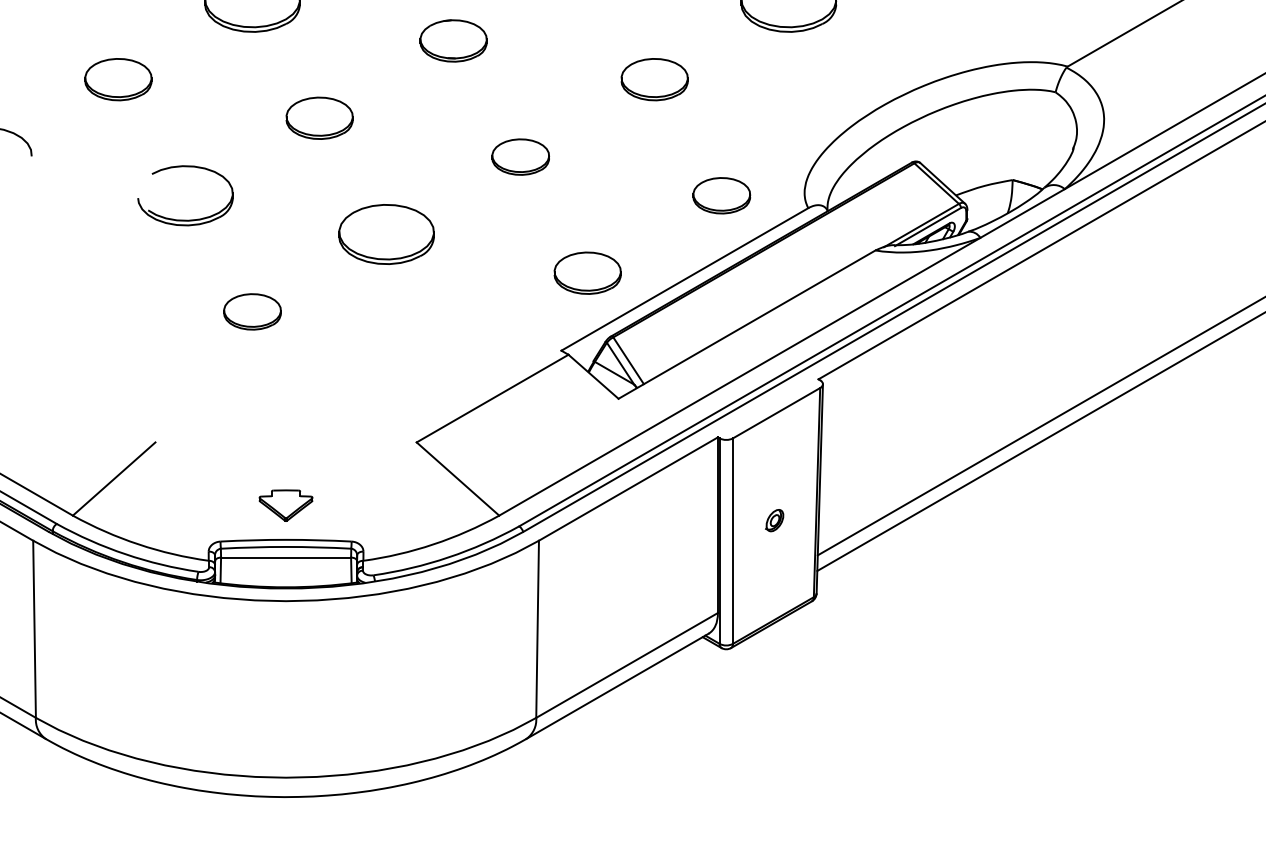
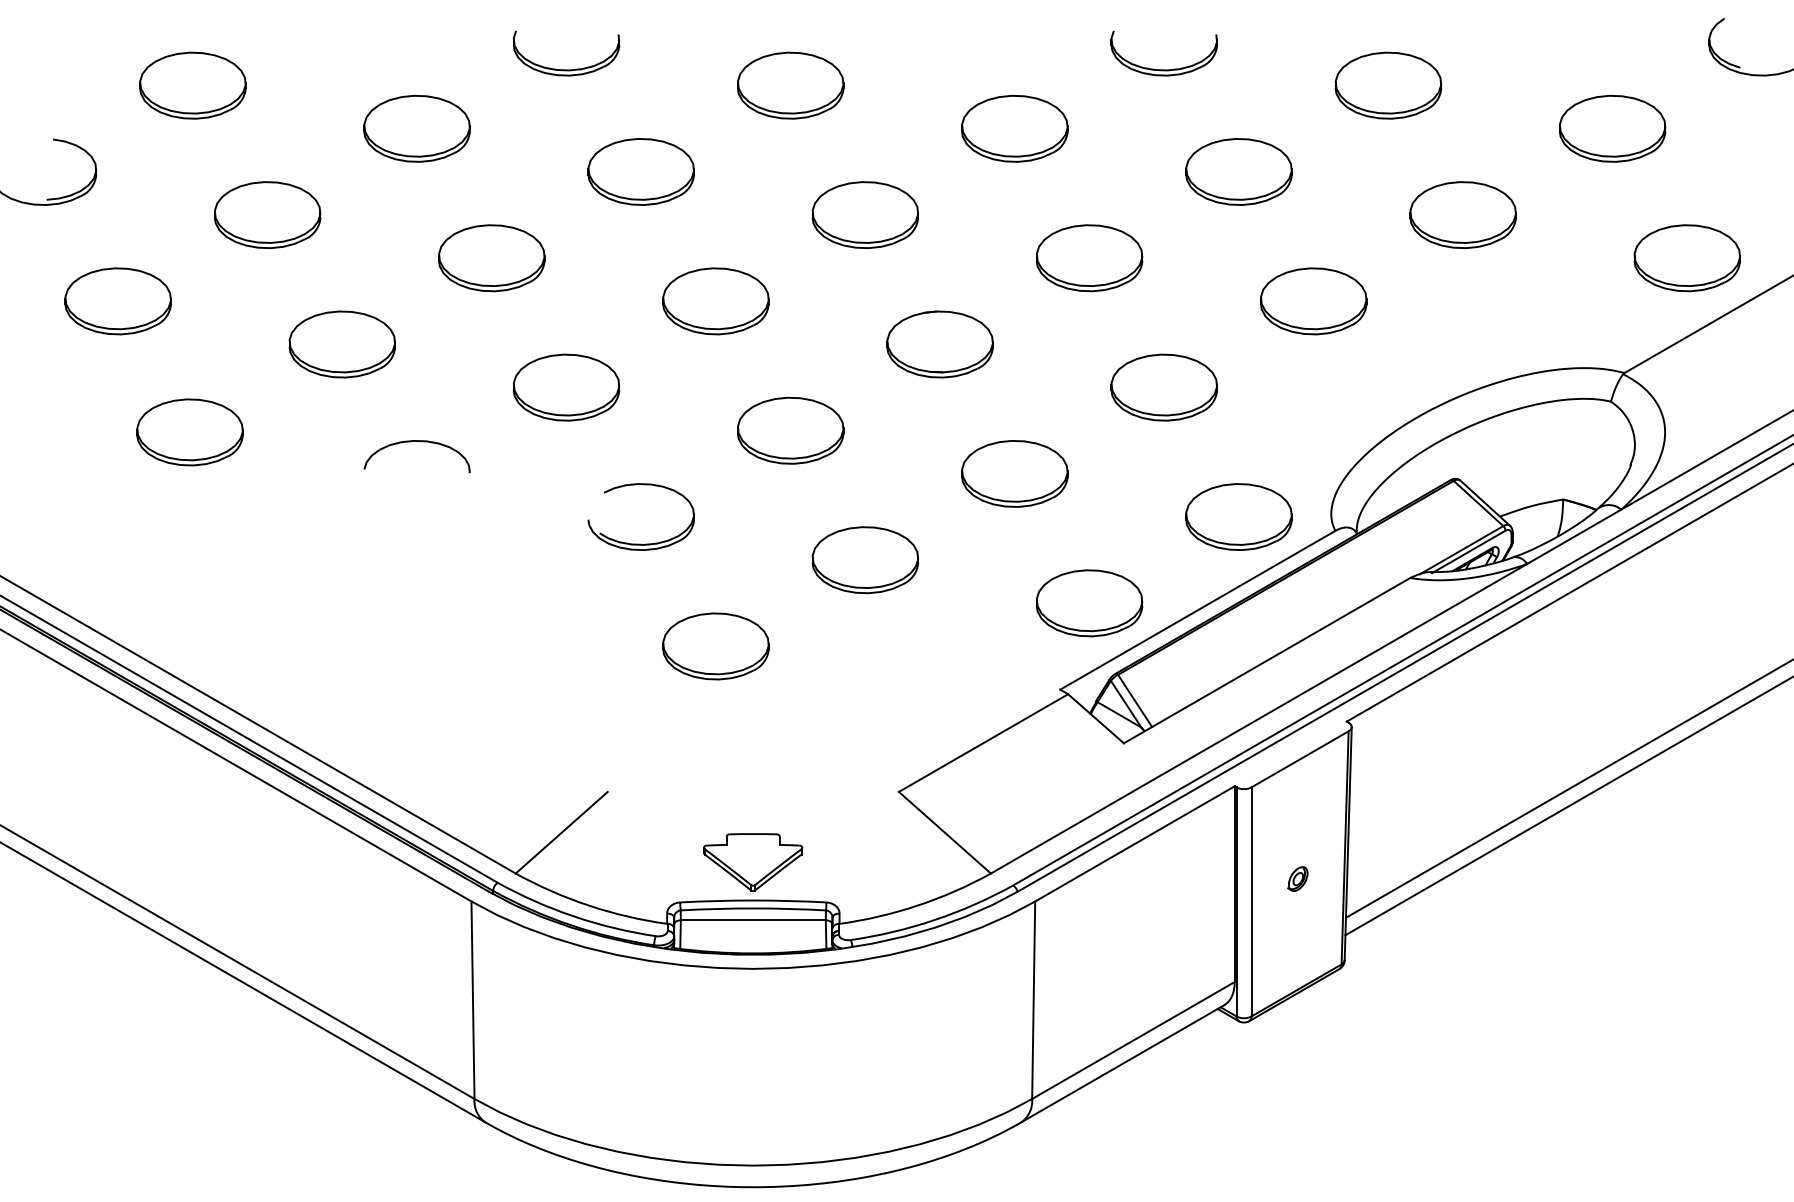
part: (453, 40) -> (939, 344), size x1.43
part: (118, 79) -> (566, 387), size x1.43
part: (654, 79) -> (1163, 387), size x1.43
part: (319, 118) -> (790, 430), size x1.43
part: (520, 156) -> (1014, 473), size x1.67
part: (721, 195) -> (1238, 516), size x1.67
part: (587, 273) -> (1089, 603), size x1.43
part: (252, 311) -> (715, 646), size x1.67
part: (286, 505) -> (753, 862), size x1.67

